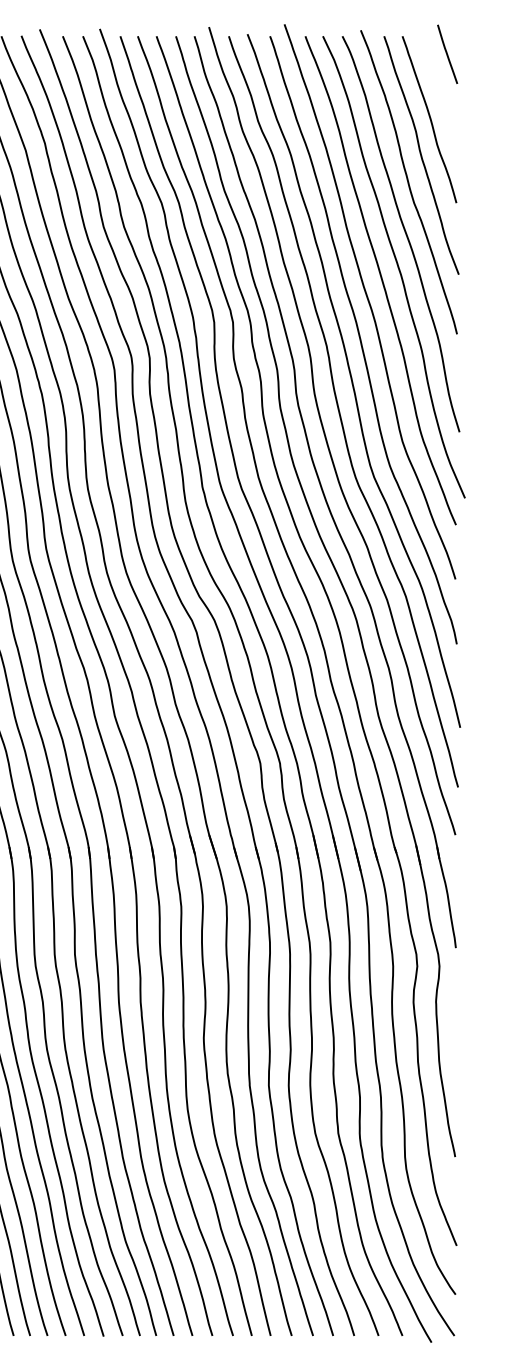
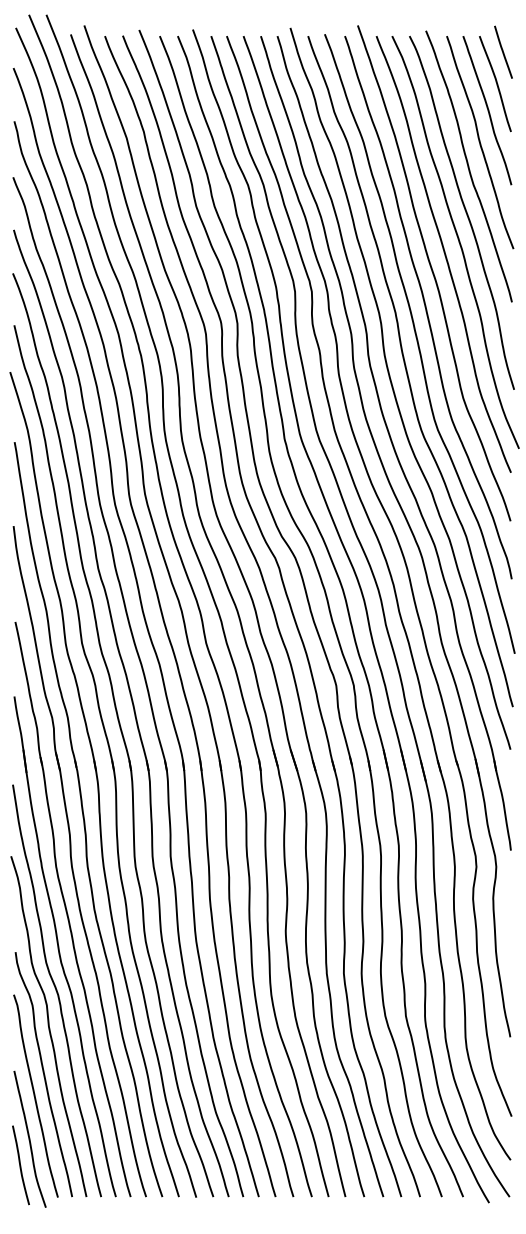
curve: (439, 90) -> (496, 84), added

